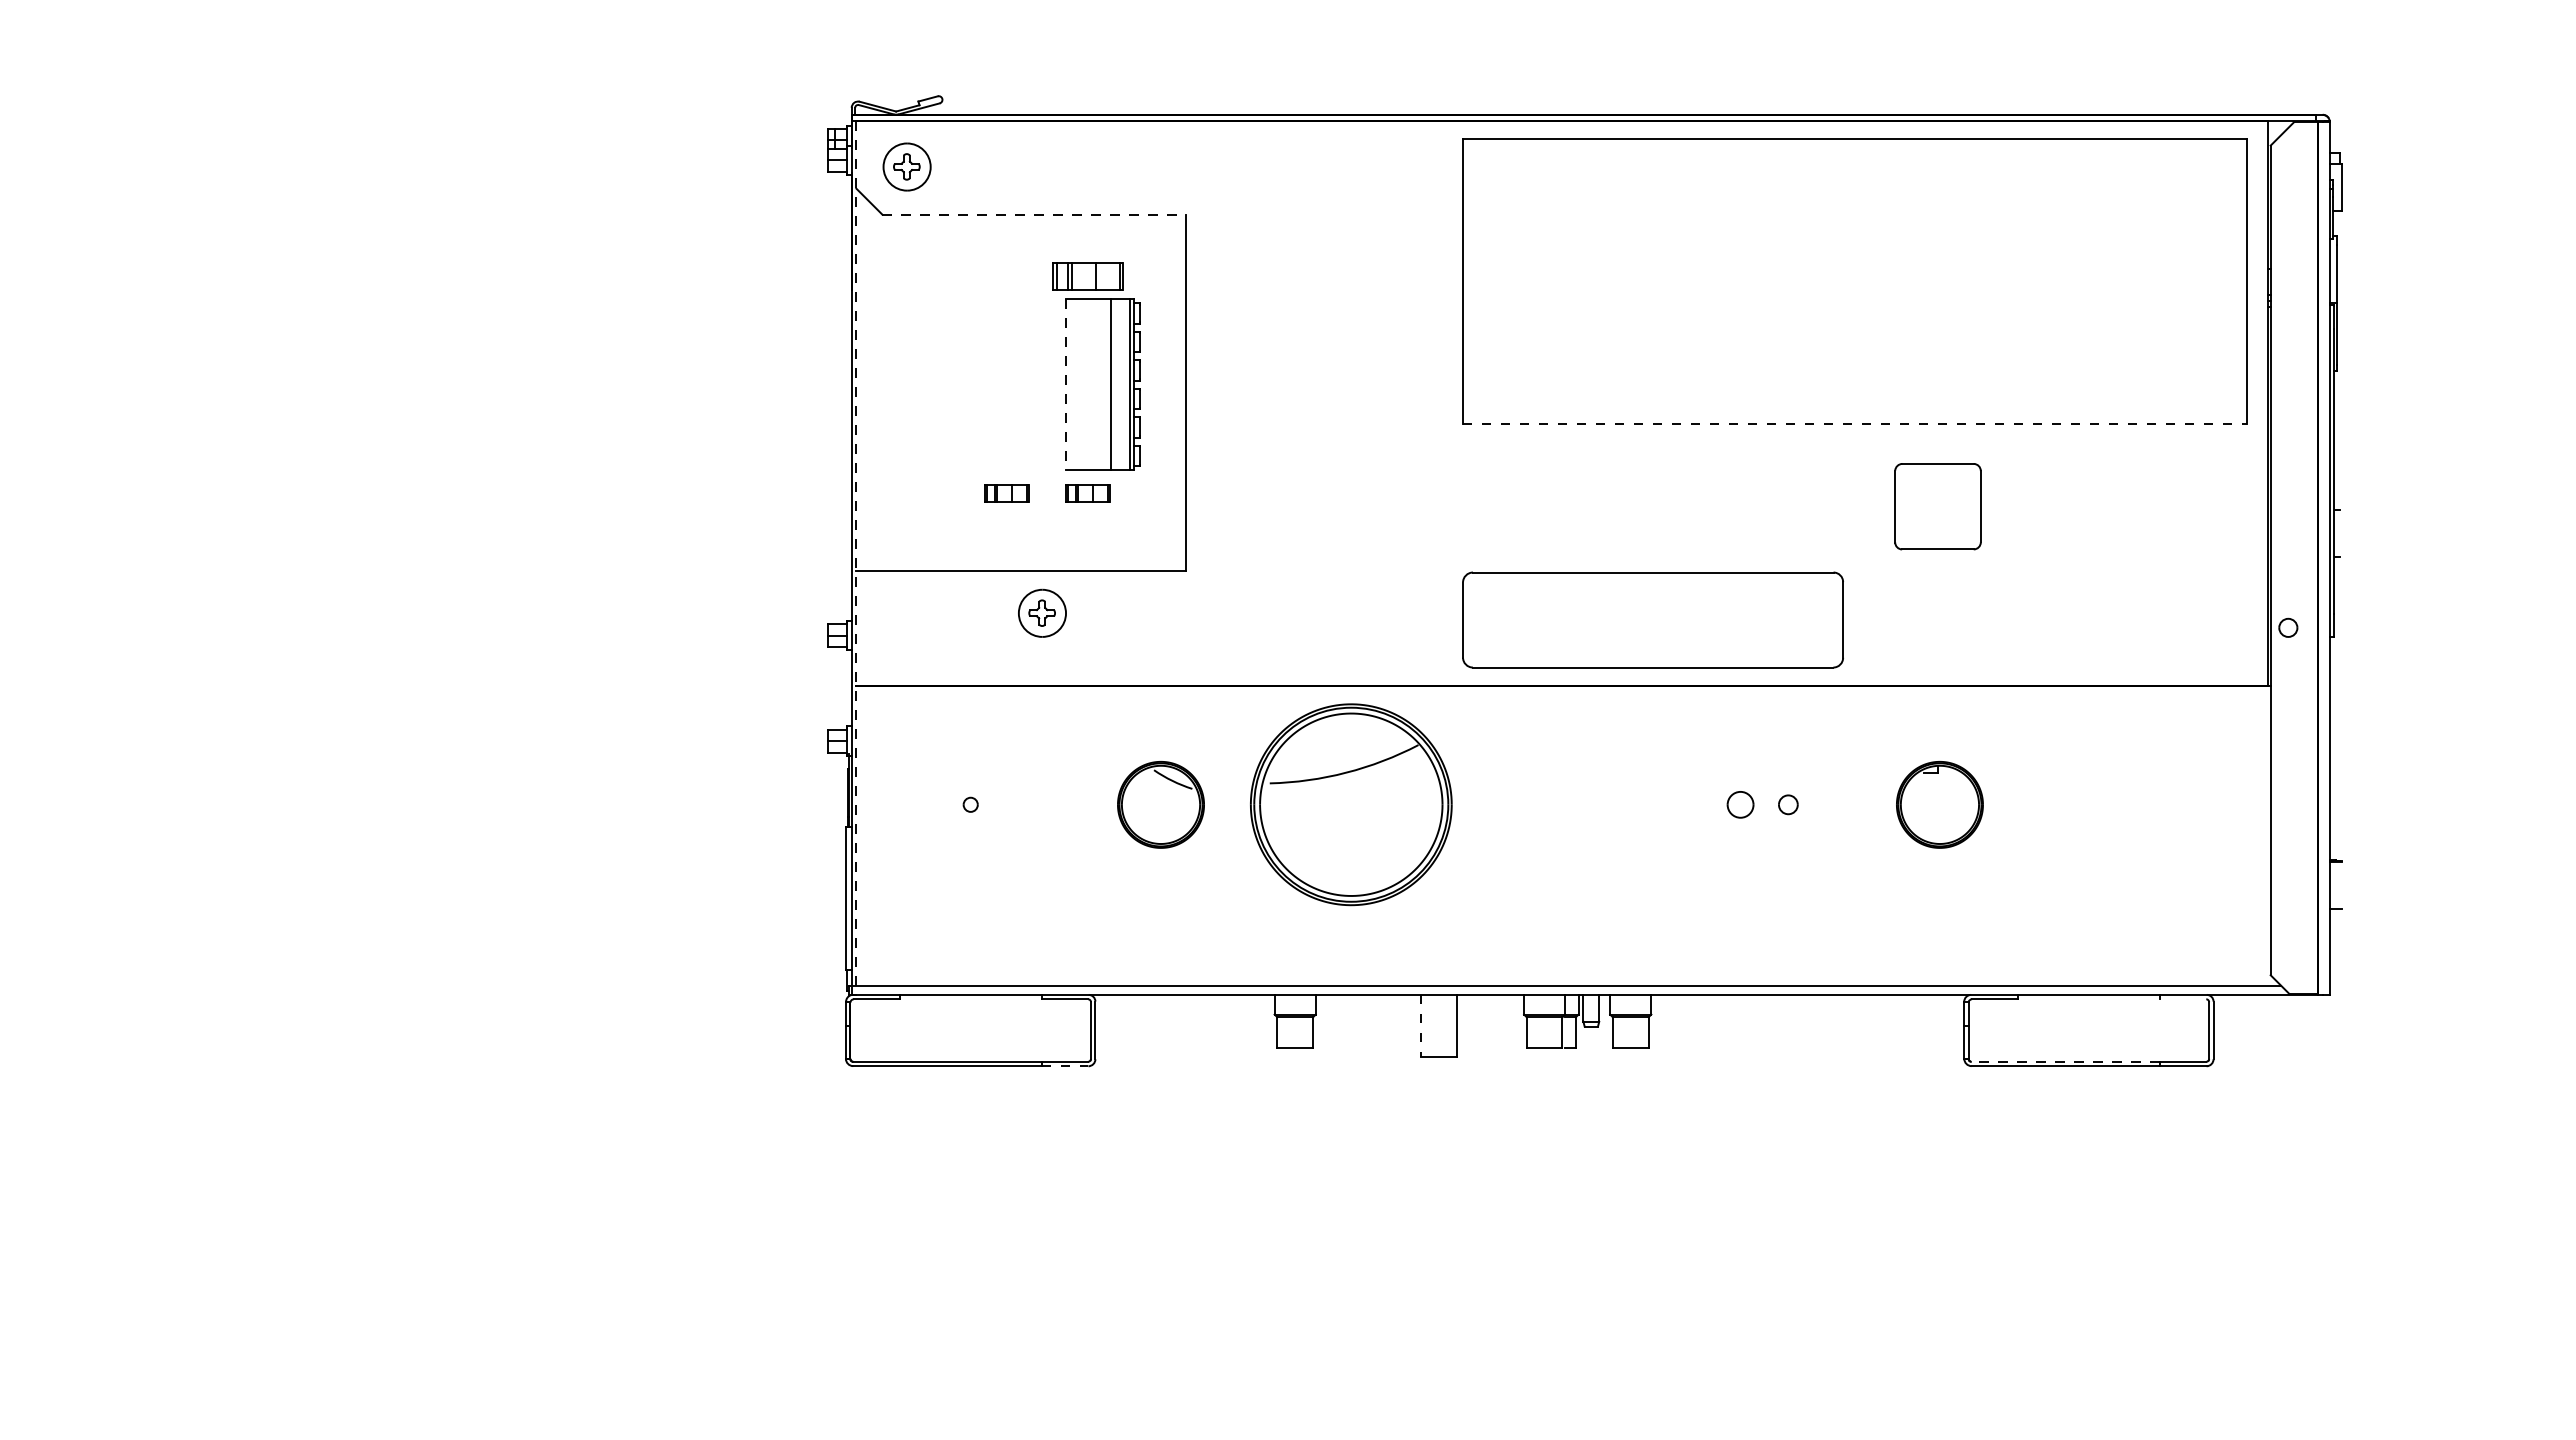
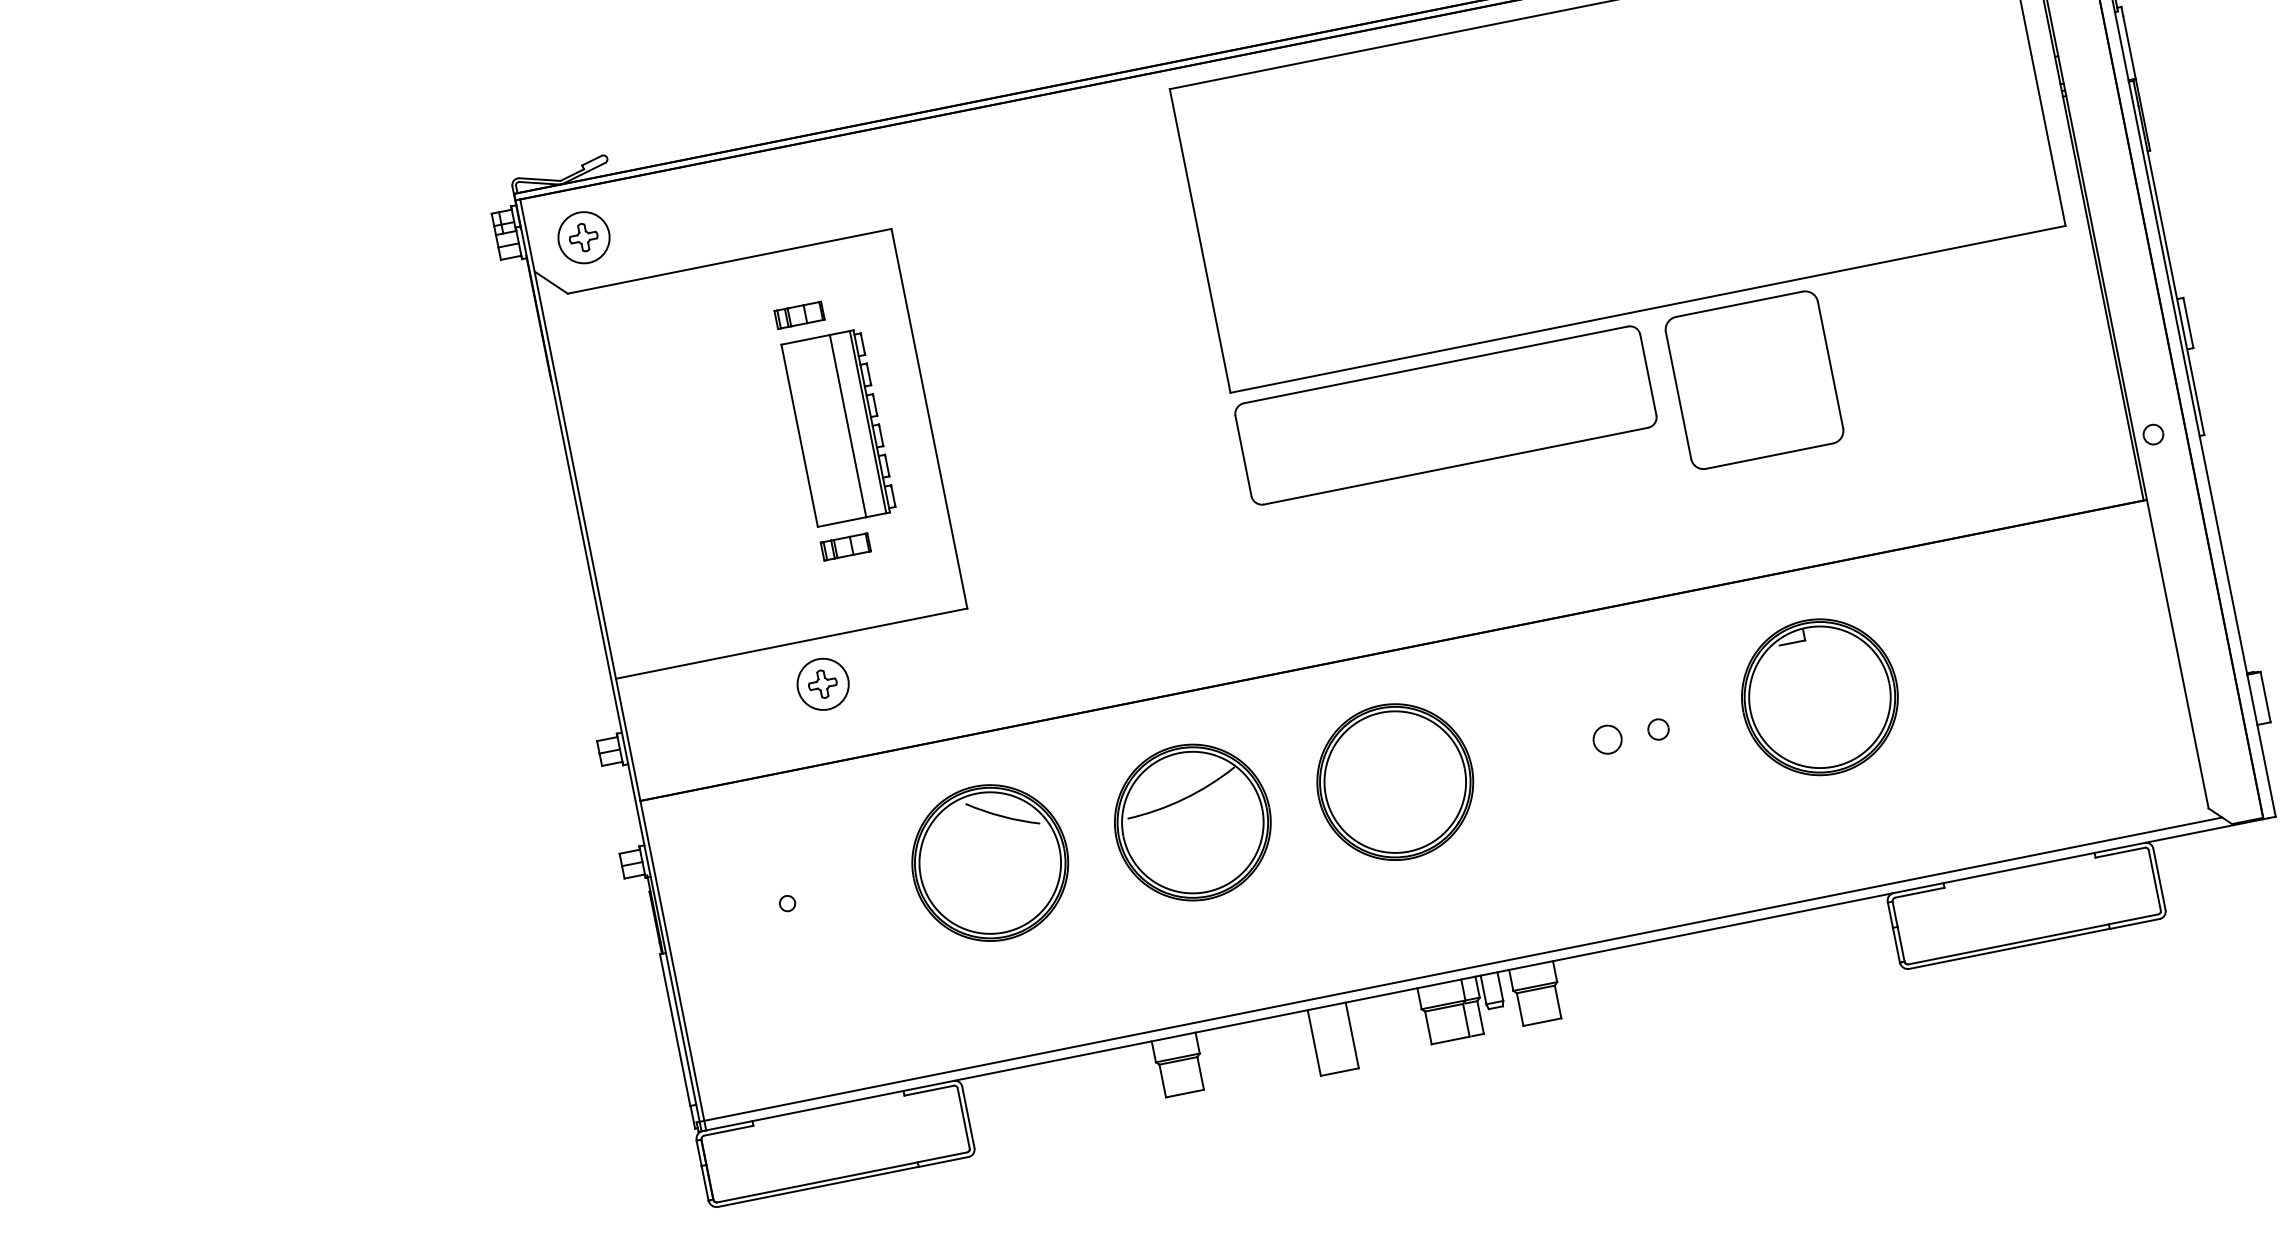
line: (1034, 214) -> (729, 261), dashed -> solid
part: (1087, 275) -> (799, 314), size x0.62
line: (1066, 384) -> (800, 435), dashed -> solid
line: (1854, 423) -> (1647, 309), dashed -> solid
part: (1006, 493) -> (759, 564), removed
part: (1937, 506) -> (1753, 380), size x1.67
line: (2340, 533) -> (2188, 322), added
line: (856, 557) -> (613, 664), dashed -> solid
part: (1652, 619) -> (1445, 415), moved
part: (1160, 804) -> (989, 862), size x1.67
part: (1350, 804) -> (1192, 822), size x0.71
part: (1540, 804) -> (1394, 781), added
part: (1939, 804) -> (1819, 697), size x1.67
line: (2342, 884) -> (2265, 696), added
line: (2182, 999) -> (2119, 853), added
line: (1421, 1025) -> (1314, 1042), dashed -> solid
line: (2065, 1061) -> (2008, 943), dashed -> solid
line: (1065, 1066) -> (944, 1162), dashed -> solid

